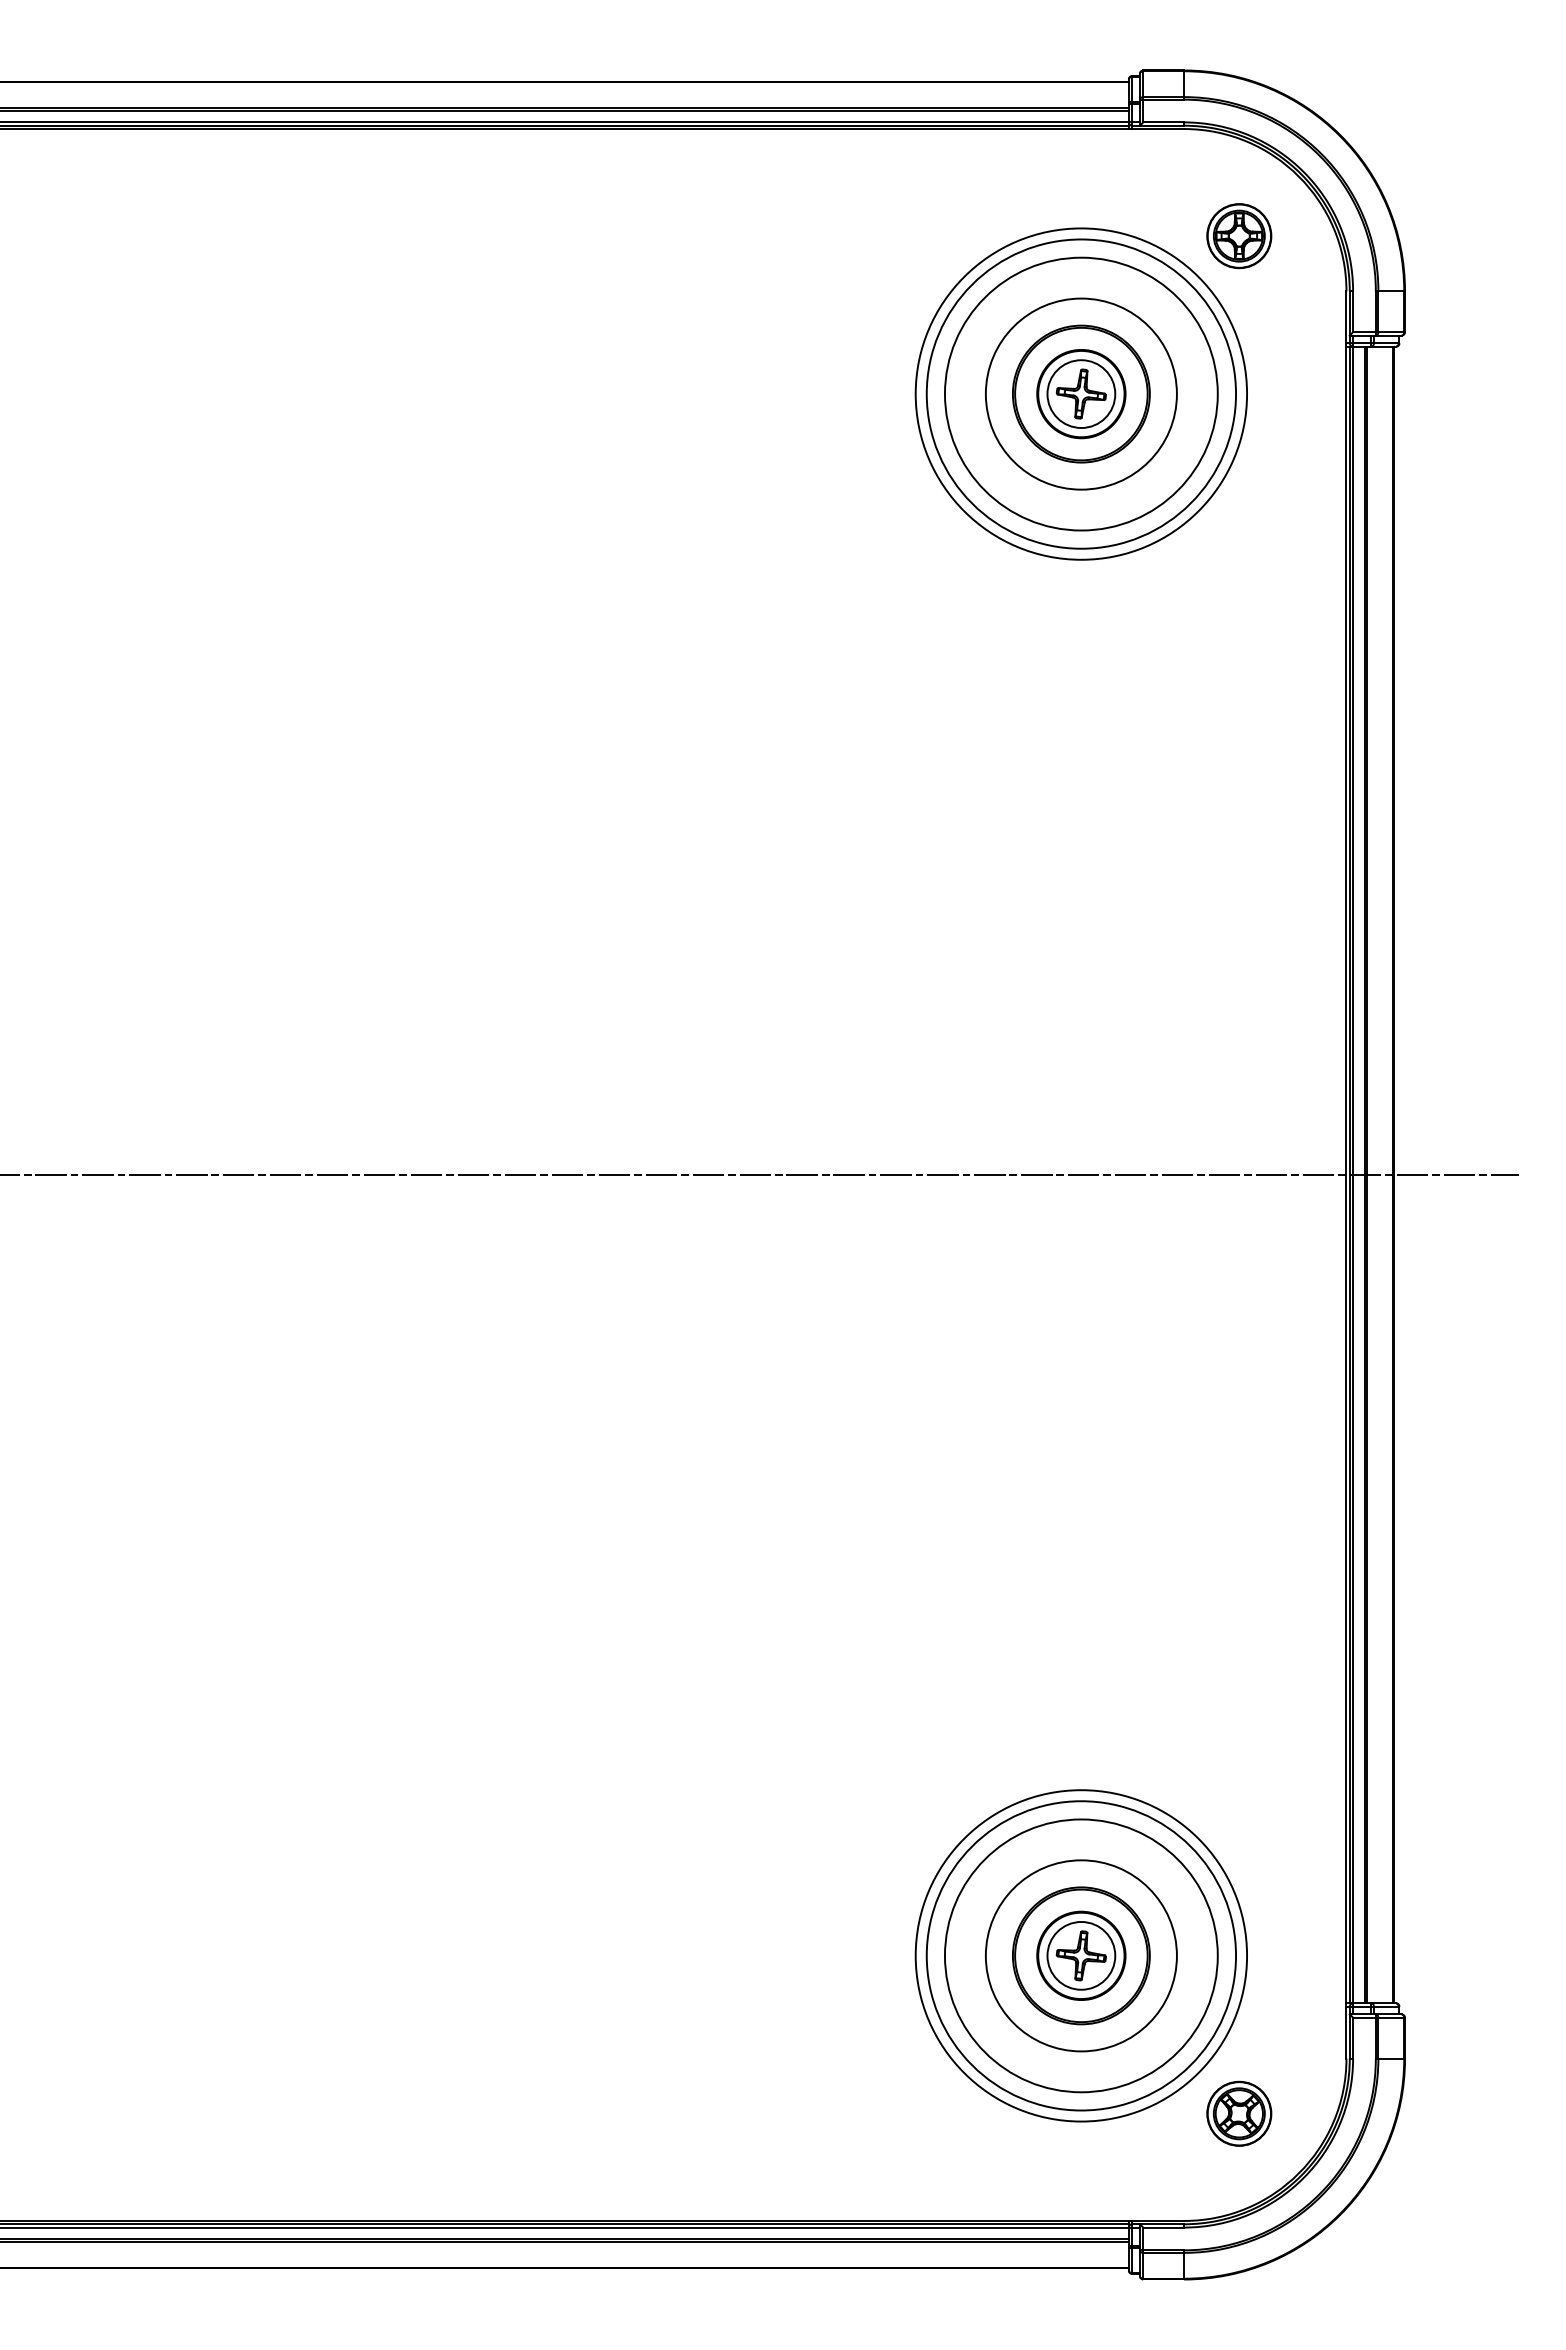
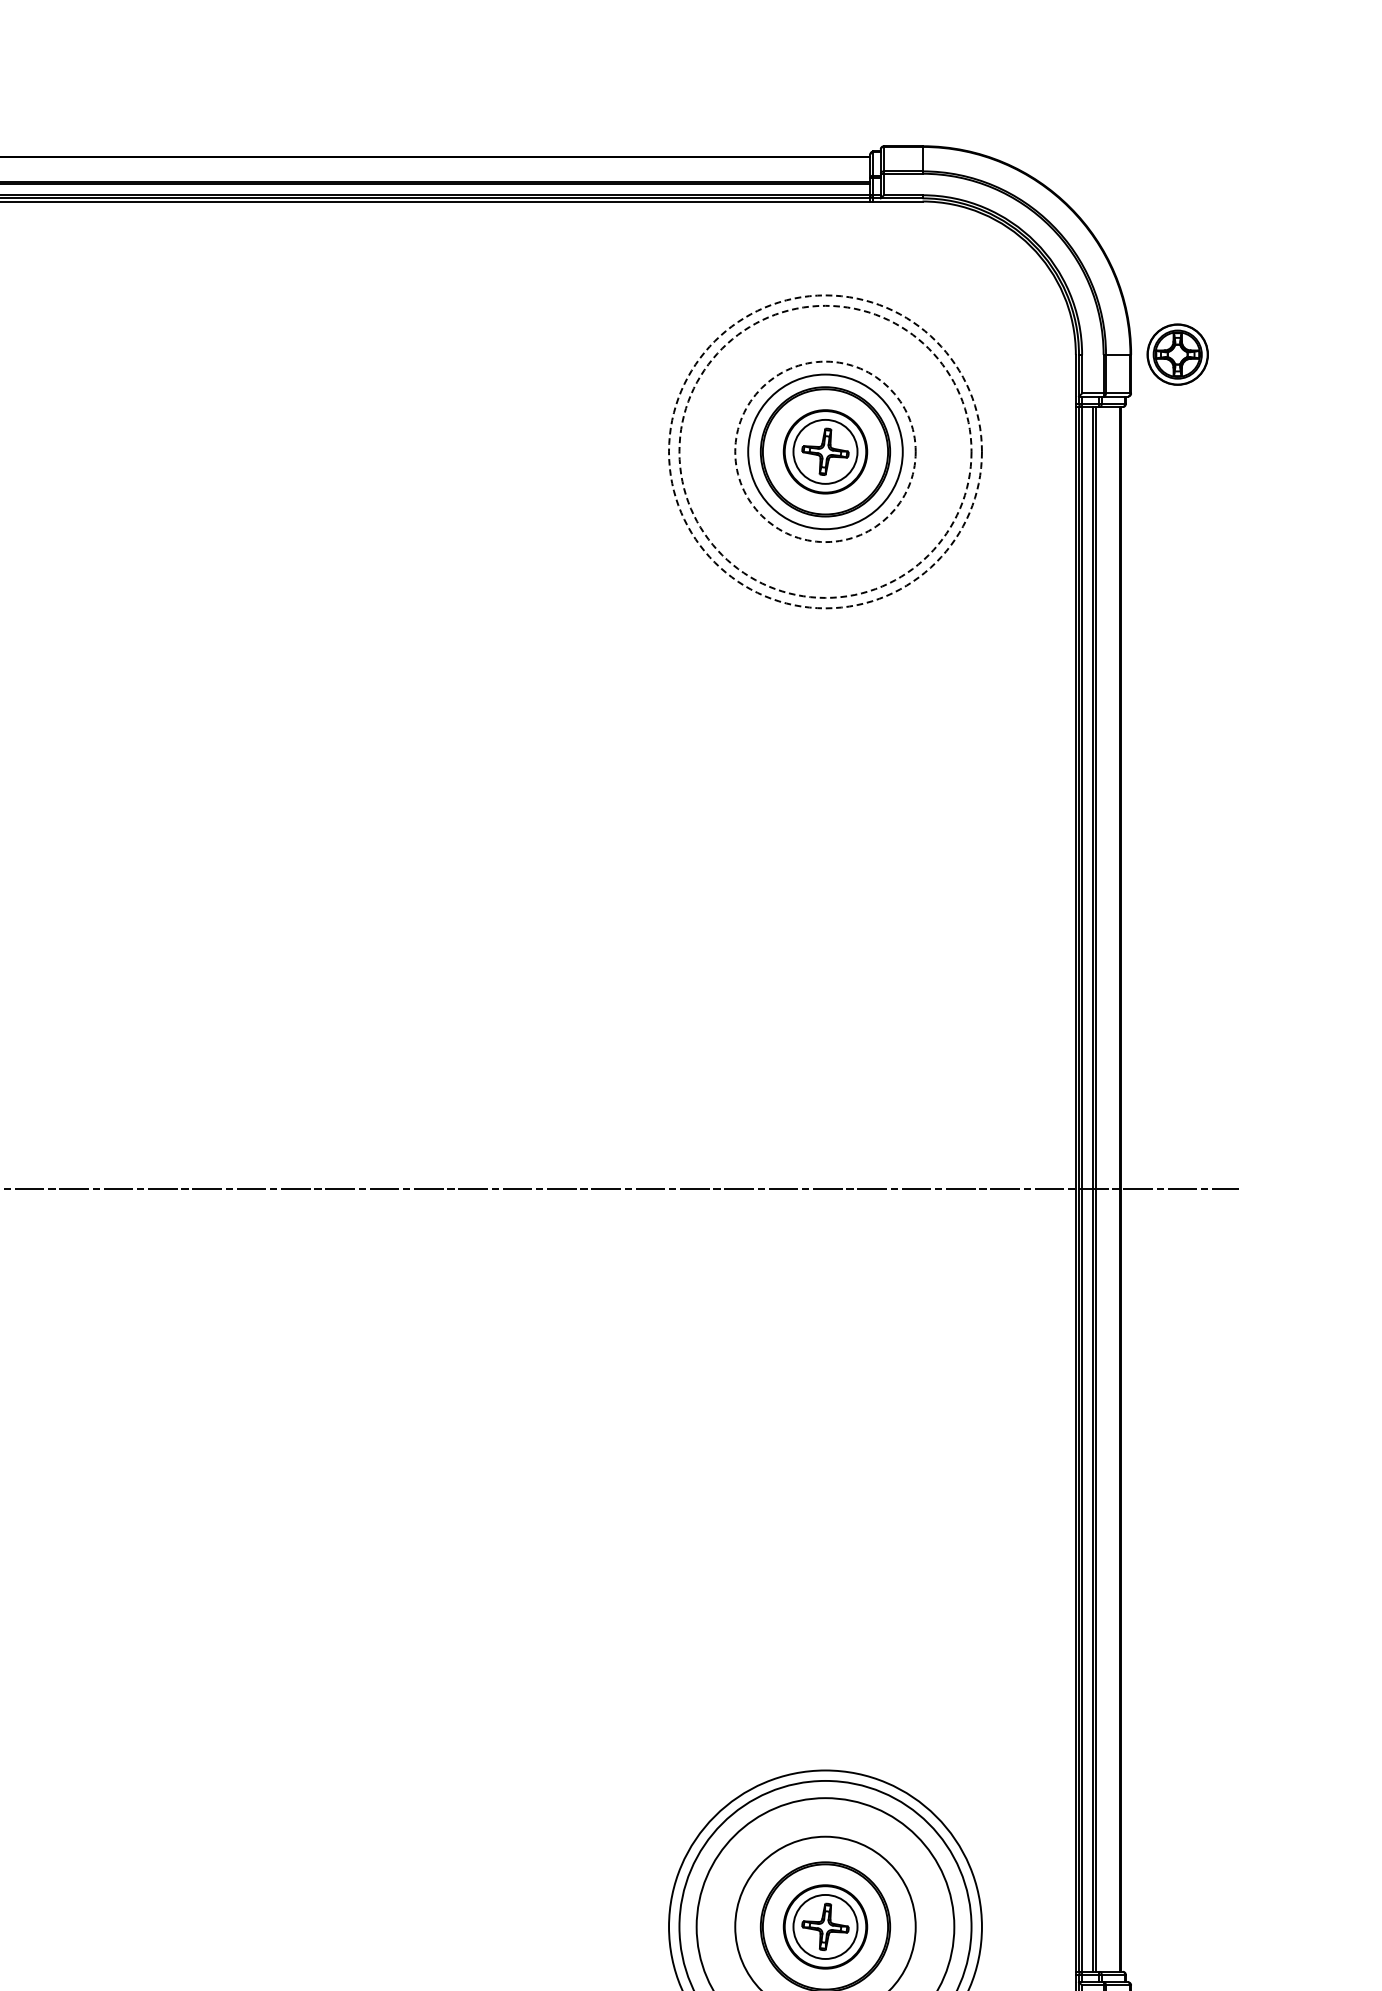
part: (1239, 236) -> (1177, 354), moved
circle: (1080, 393) -> (824, 451), size x0.6
circle: (1080, 393) -> (824, 451), solid -> dashed
circle: (1081, 393) -> (825, 451), solid -> dashed
circle: (1081, 393) -> (825, 451), solid -> dashed

